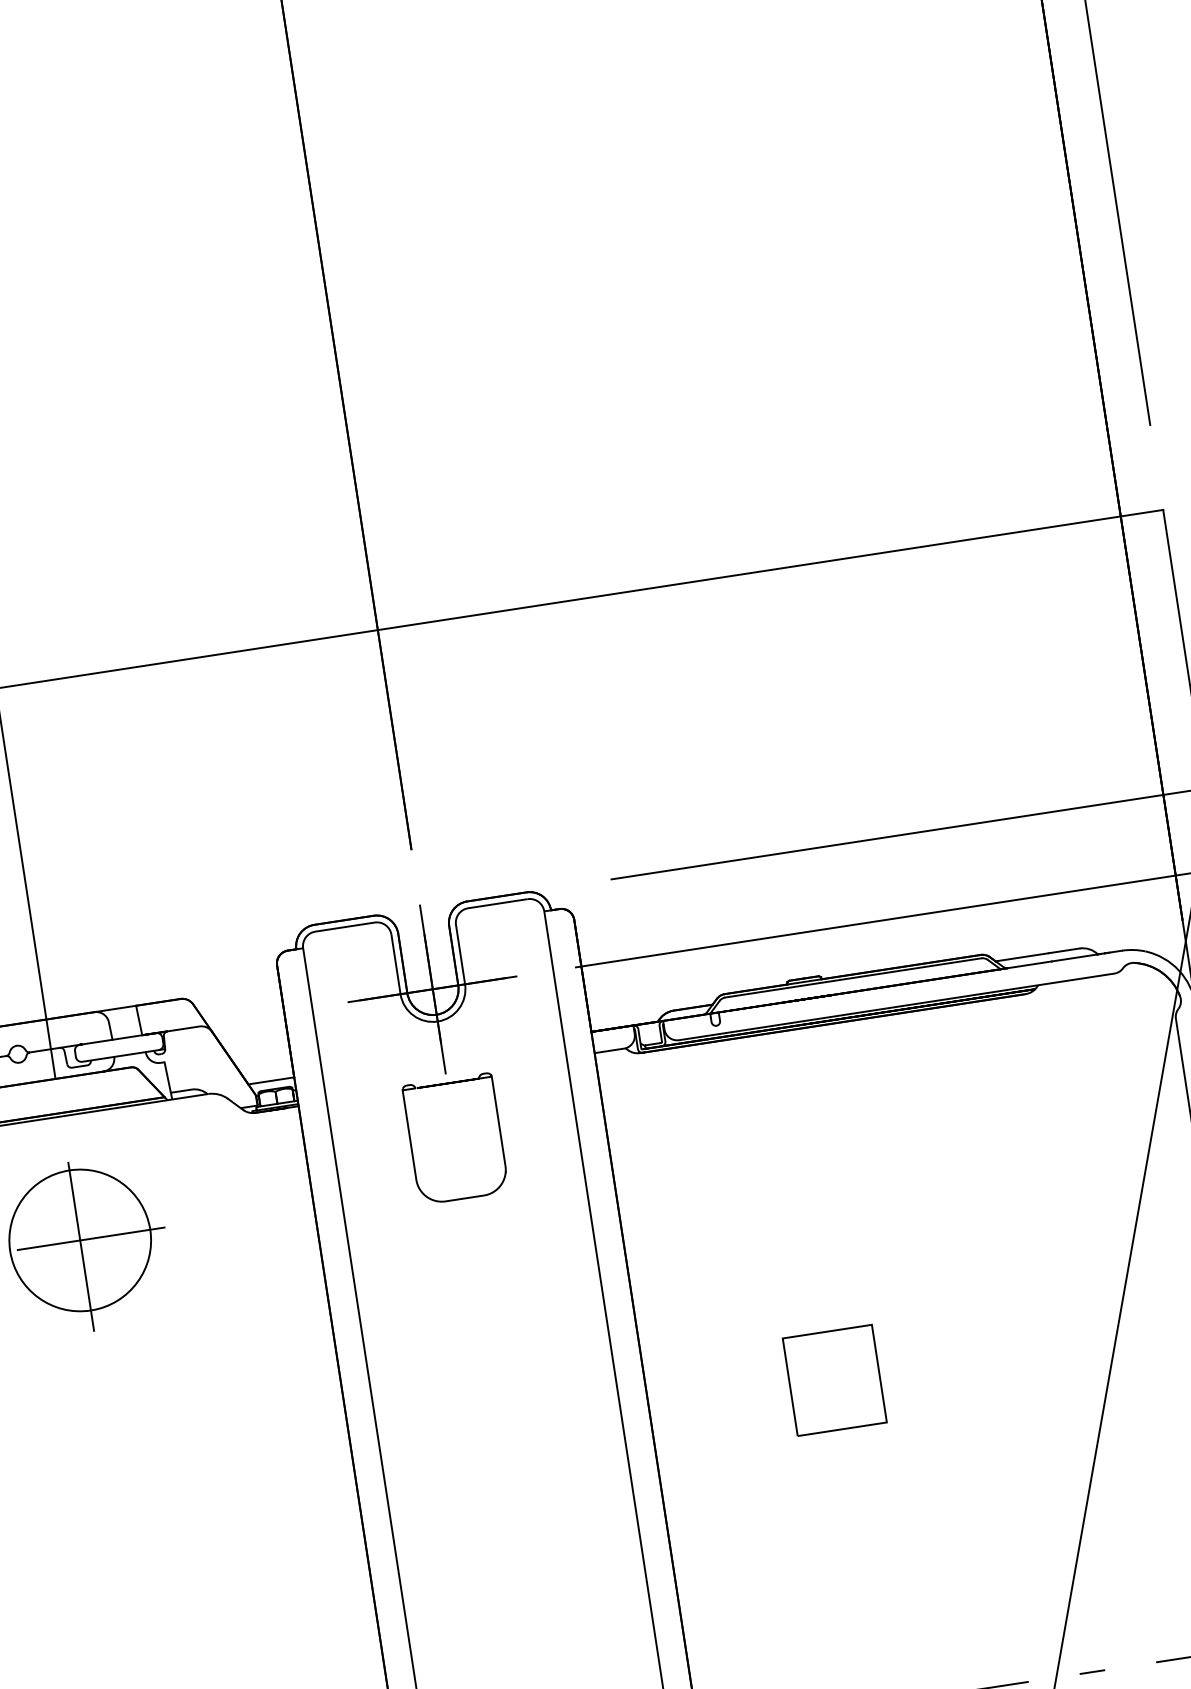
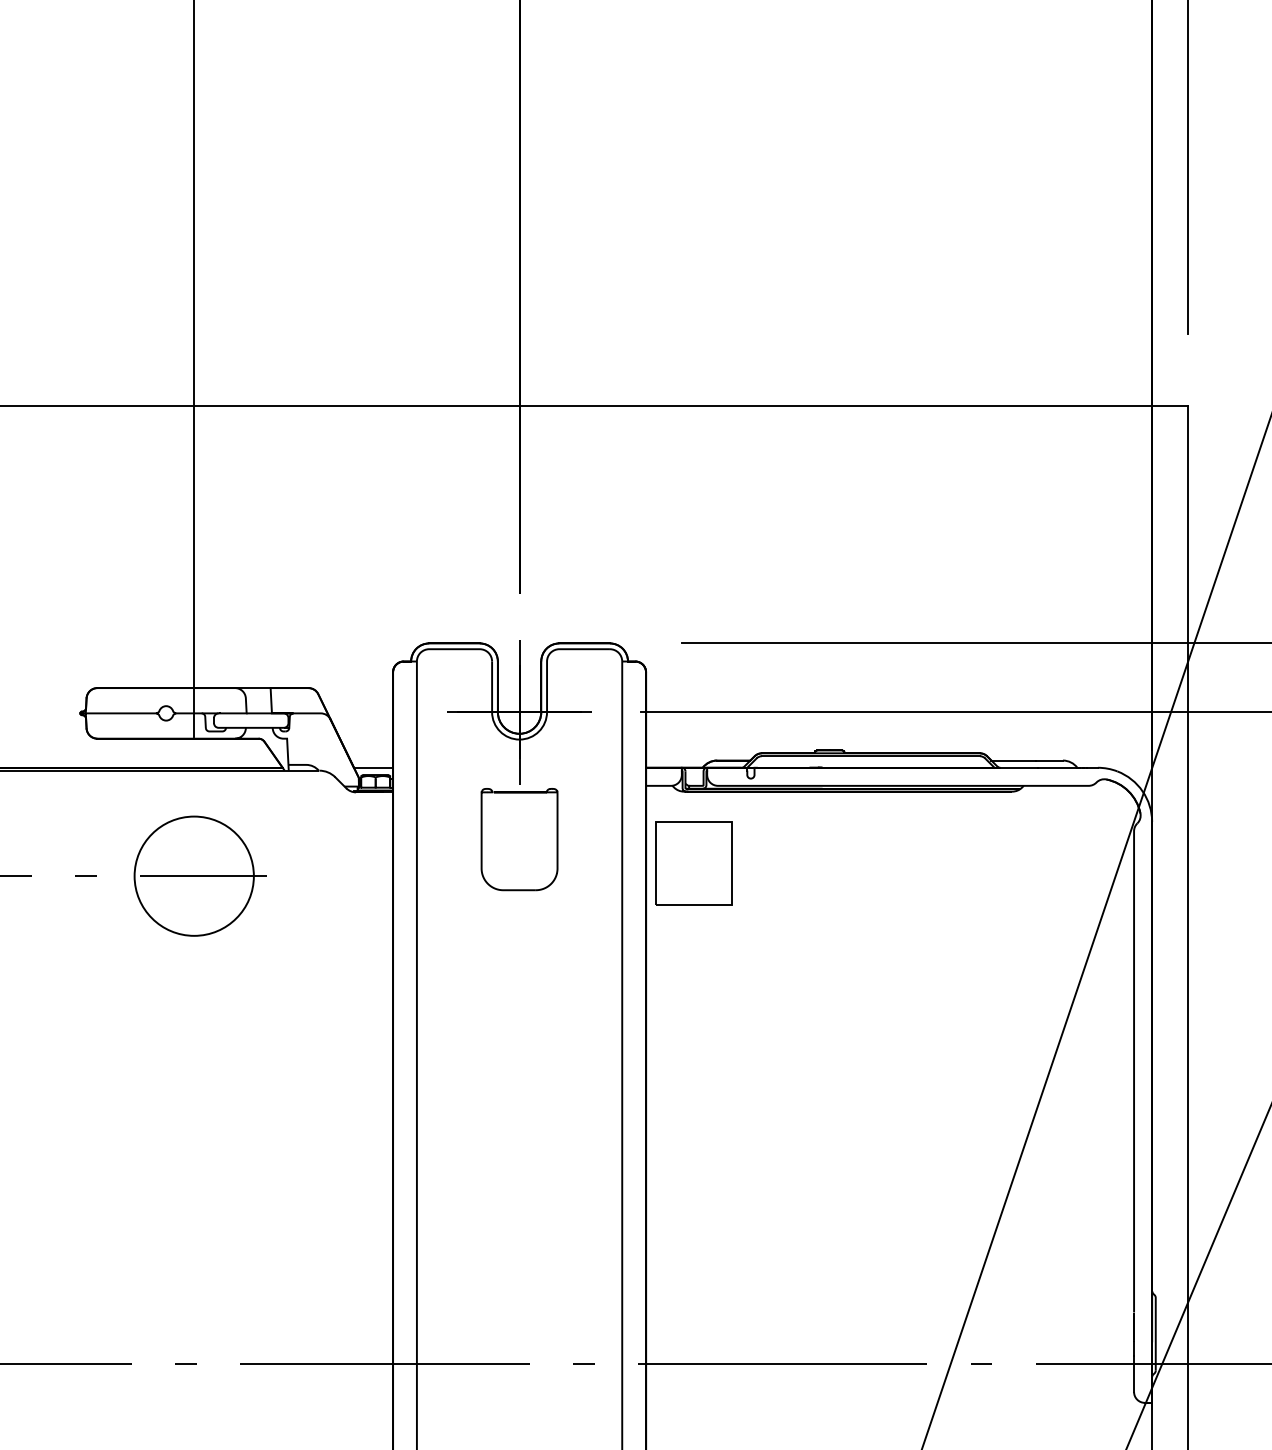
line: (81, 1246) -> (194, 881), removed
part: (833, 1380) -> (693, 863), moved

